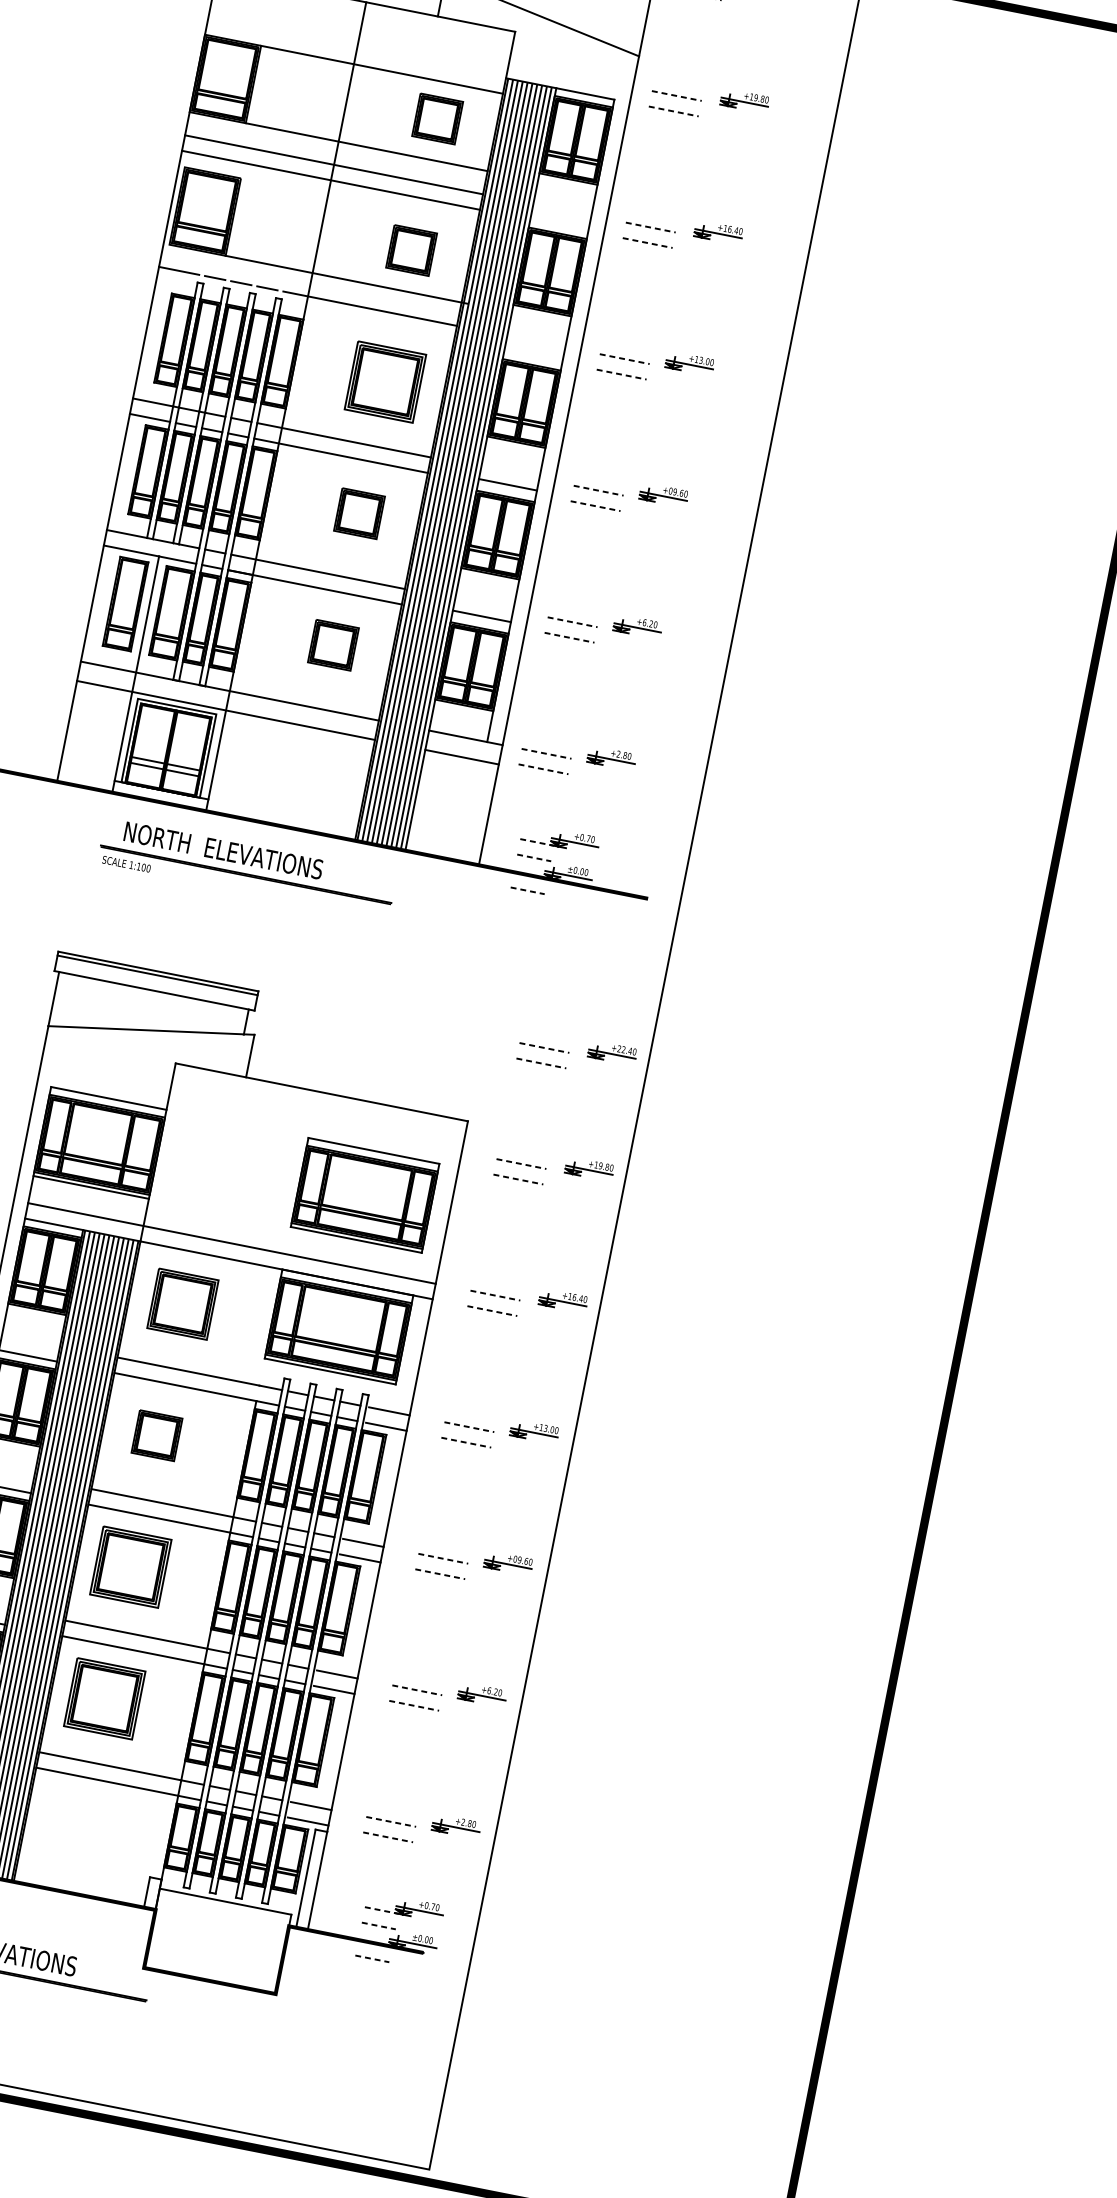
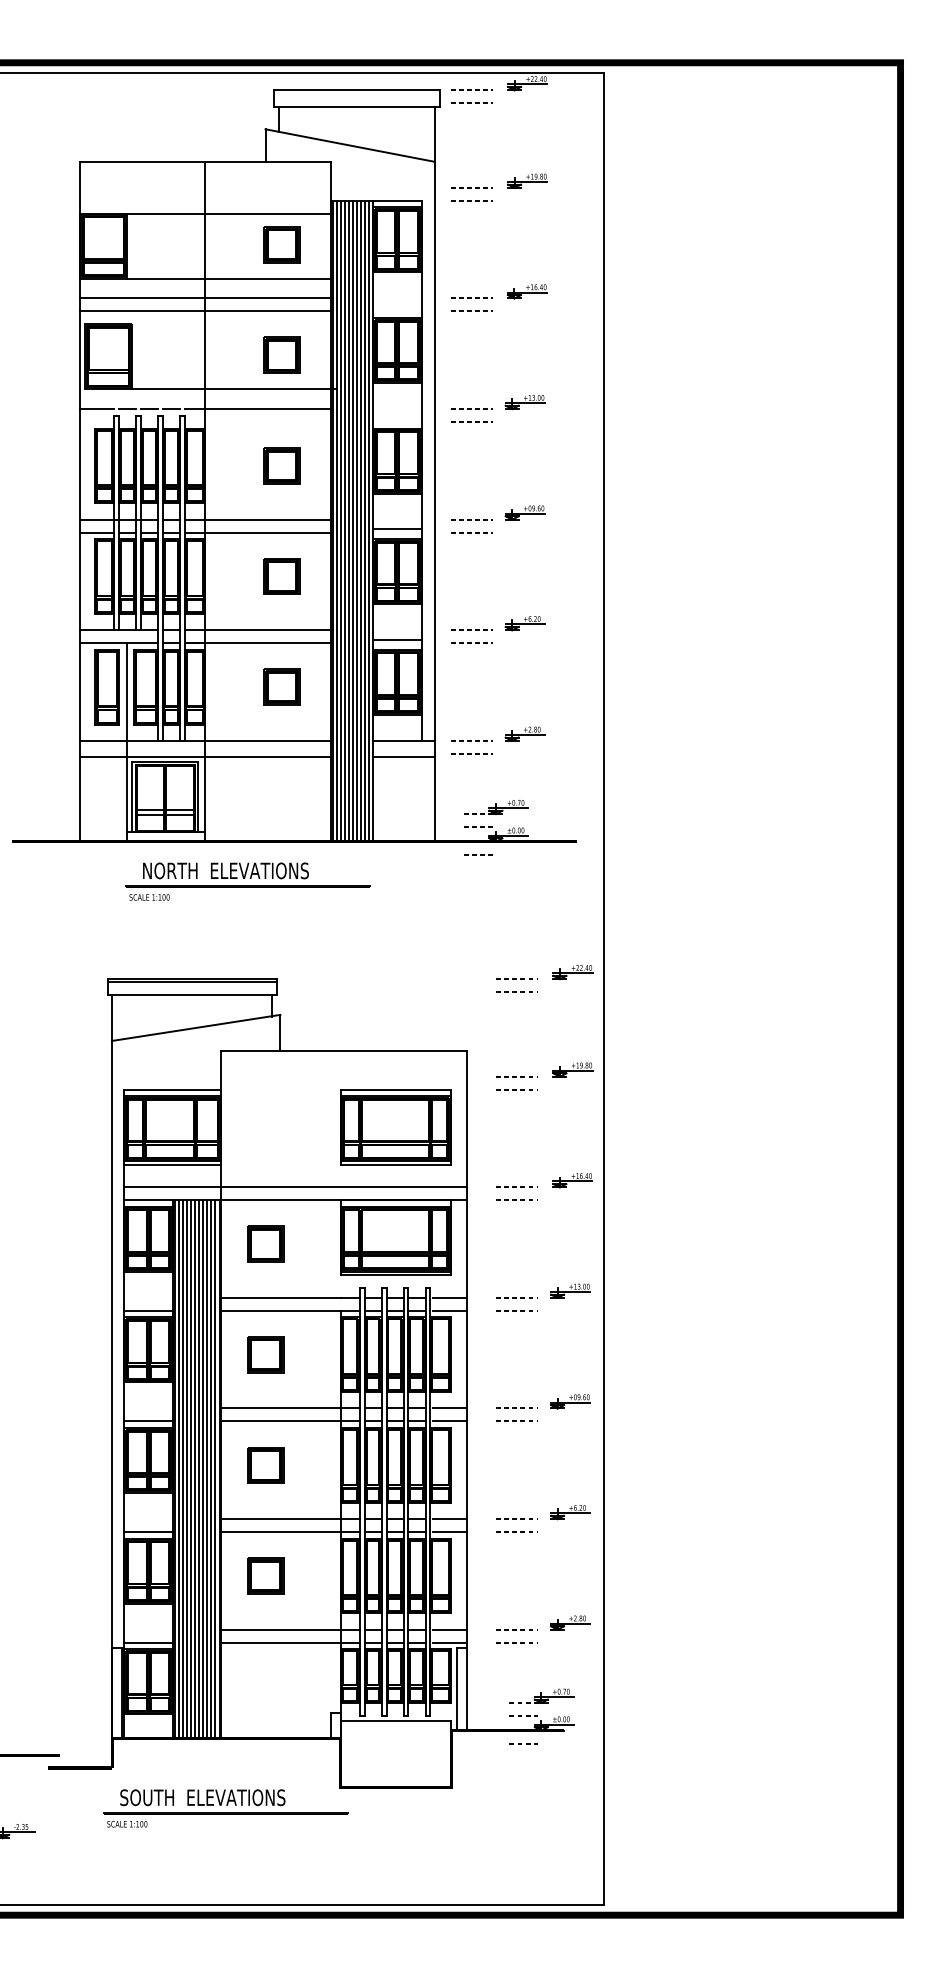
part: (385, 381) -> (281, 465), size x0.62
part: (182, 1303) -> (265, 1243), size x0.71
part: (130, 1567) -> (265, 1465), size x0.62
part: (104, 1698) -> (265, 1575), size x0.62

